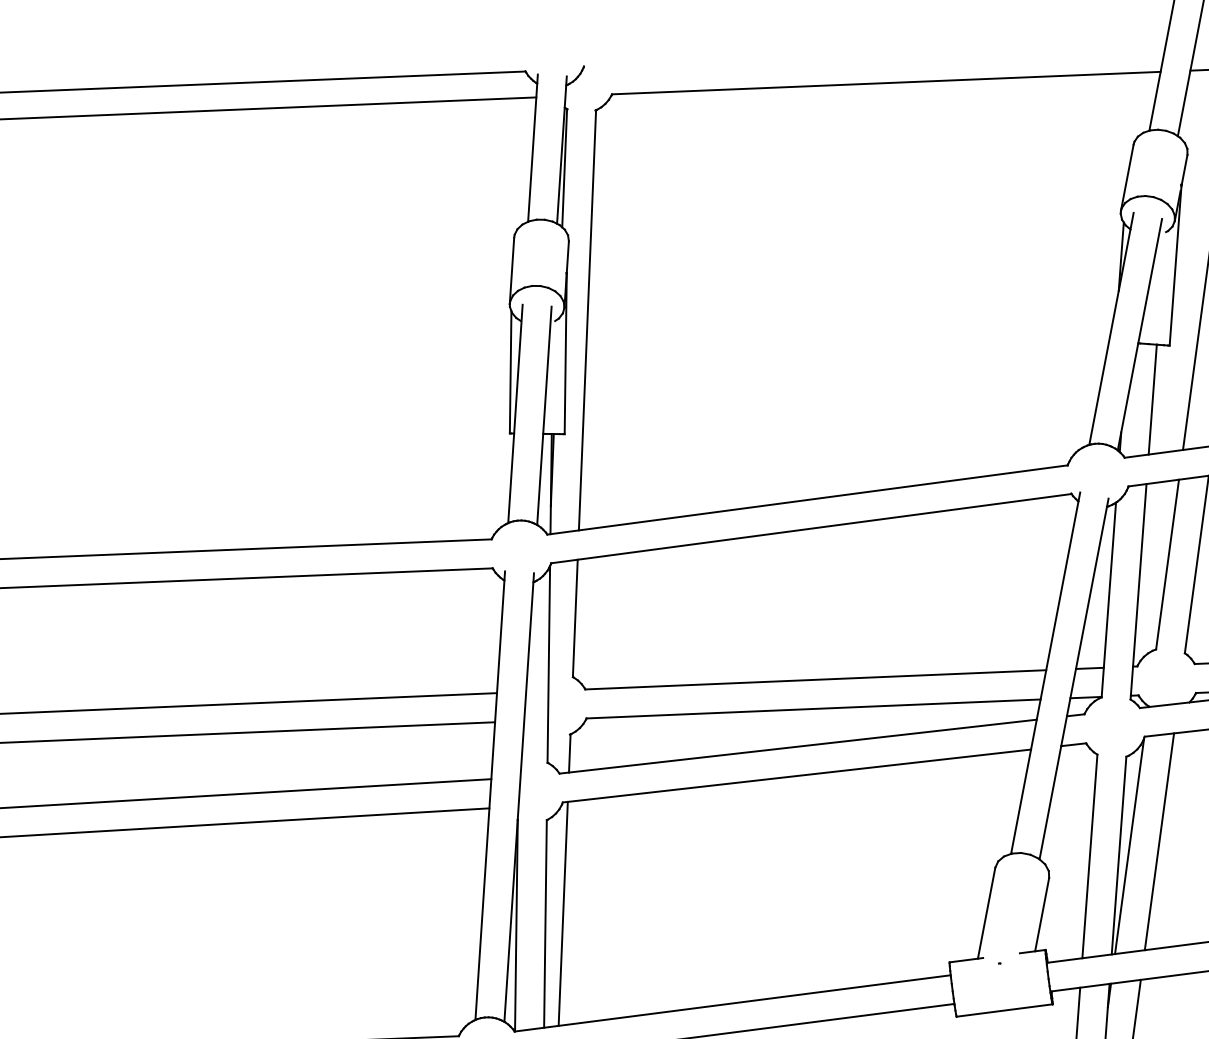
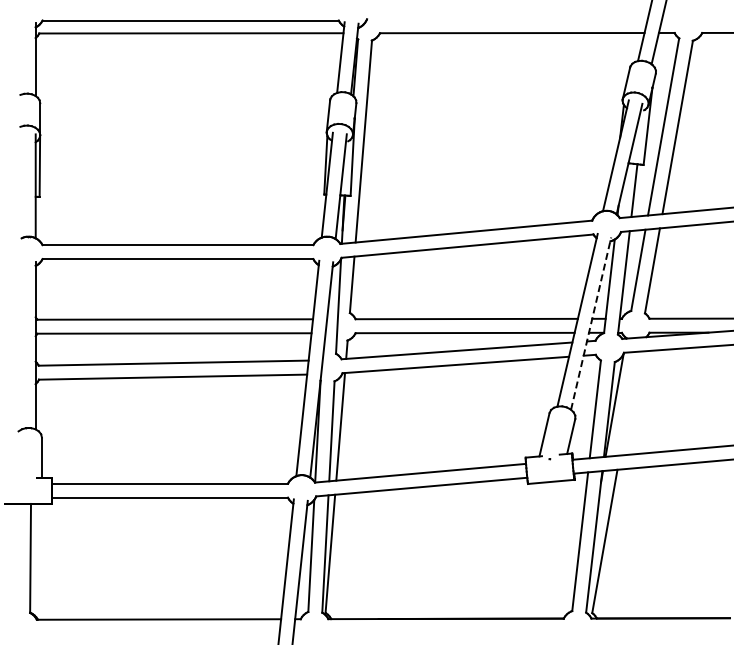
line: (1074, 678) -> (591, 323), solid -> dashed
line: (1158, 841) -> (628, 403), removed

